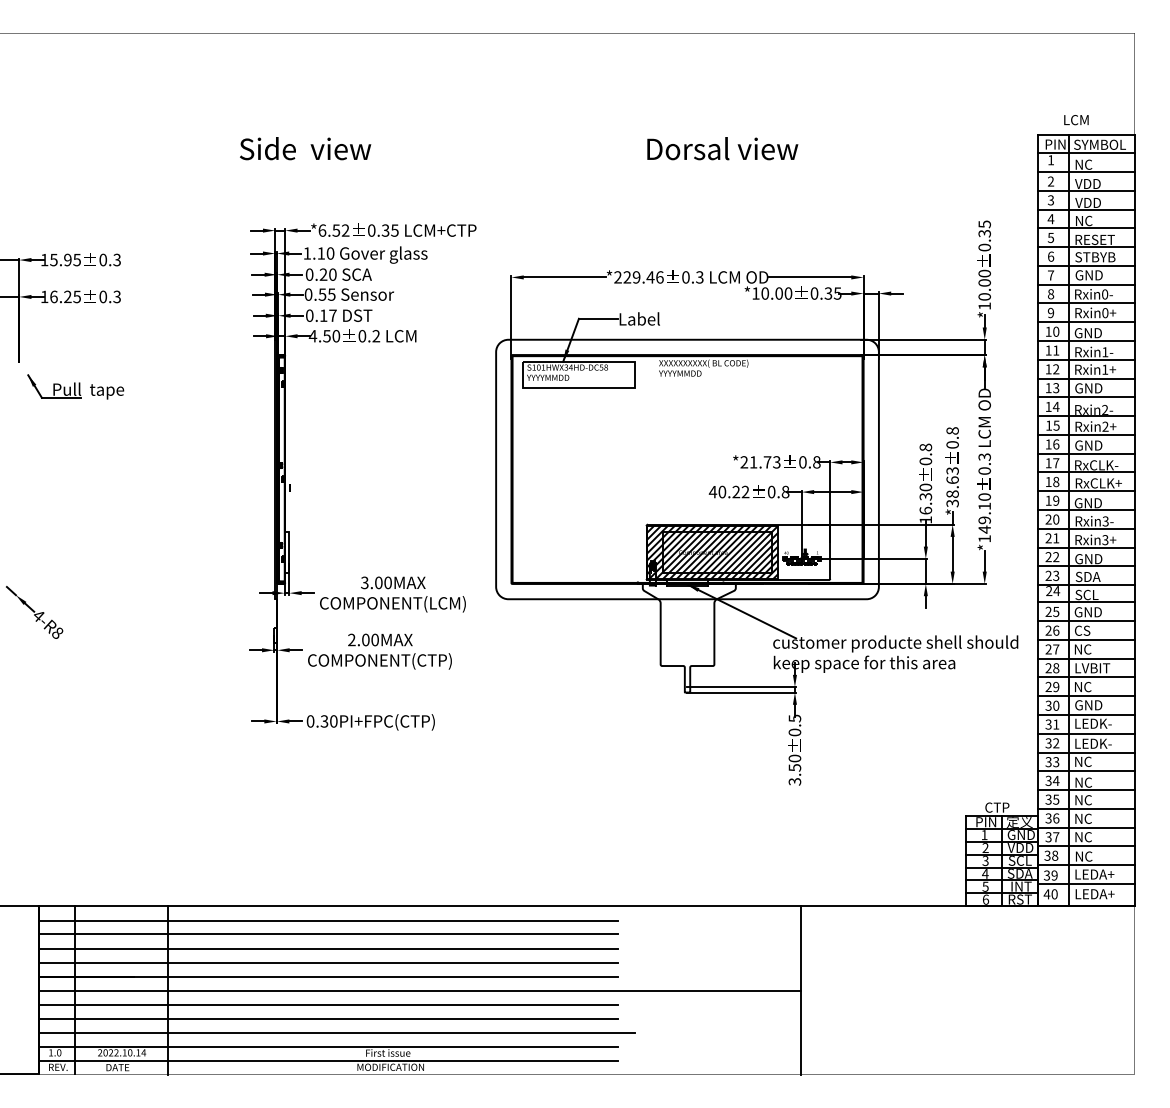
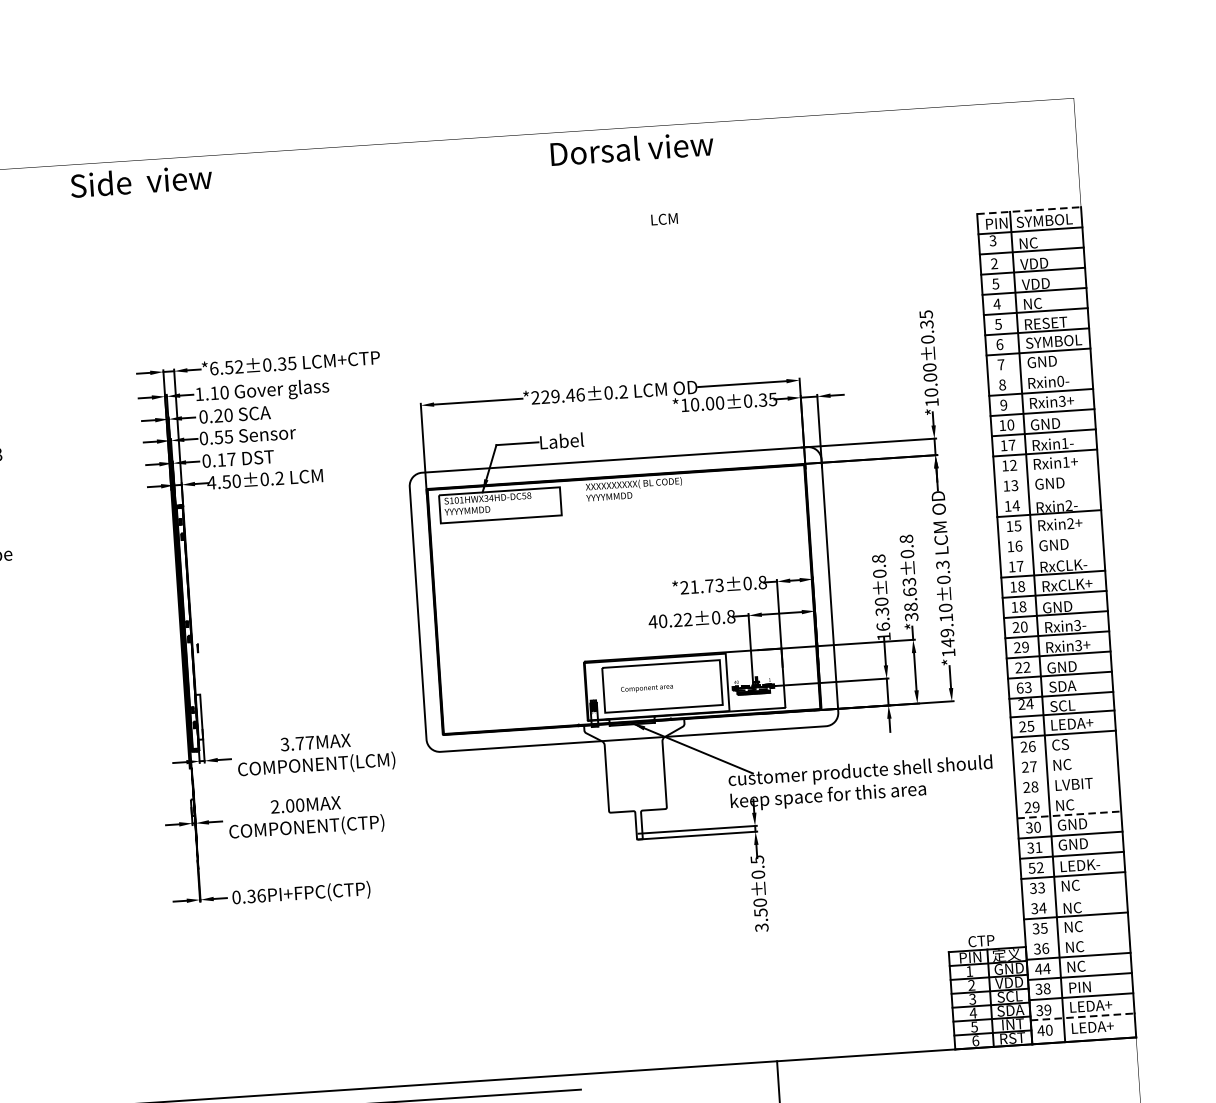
text: (1076, 120) -> (664, 219), moved
line: (1086, 134) -> (1029, 210), solid -> dashed
text: (305, 148) -> (141, 180), moved
text: (722, 148) -> (631, 148), moved
text: (1051, 160) -> (993, 241), 1 -> 3
text: (1050, 199) -> (995, 283), 3 -> 5
text: (1104, 257) -> (1057, 341), STBYB -> SYMBOL
text: (699, 277) -> (623, 392), 0.3 -> 0.2
line: (1086, 284) -> (1039, 371), removed
text: (1105, 313) -> (1062, 401), Rxin0+ -> Rxin3+
text: (1056, 350) -> (1012, 445), 11 -> 17
line: (1086, 378) -> (1046, 473), removed
line: (1086, 397) -> (1048, 493), removed
line: (1086, 434) -> (1050, 533), removed
line: (1086, 453) -> (1052, 553), removed
text: (1056, 500) -> (1023, 606), 19 -> 18
text: (1056, 538) -> (1025, 647), 21 -> 29
hatch: (712, 552) -> (656, 686), removed
text: (1048, 575) -> (1019, 687), 23 -> 63
text: (383, 582) -> (305, 742), 3.00MAX -> 3.77MAX
text: (1094, 612) -> (1072, 724), GND -> LEDA+
line: (1086, 639) -> (1065, 753), removed
line: (1086, 658) -> (1066, 774), removed
line: (1086, 677) -> (1068, 794), removed
line: (1086, 696) -> (1069, 815), solid -> dashed
text: (333, 721) -> (261, 895), 0.30 -> 0.36
text: (1092, 723) -> (1077, 843), LEDK- -> GND
text: (1048, 742) -> (1031, 867), 32 -> 52
line: (1086, 771) -> (1074, 895), removed
line: (1086, 808) -> (1077, 935), removed
text: (1052, 837) -> (1042, 969), 37 -> 44
text: (1086, 856) -> (1080, 987), NC -> PIN
line: (1086, 884) -> (1082, 1017), solid -> dashed

